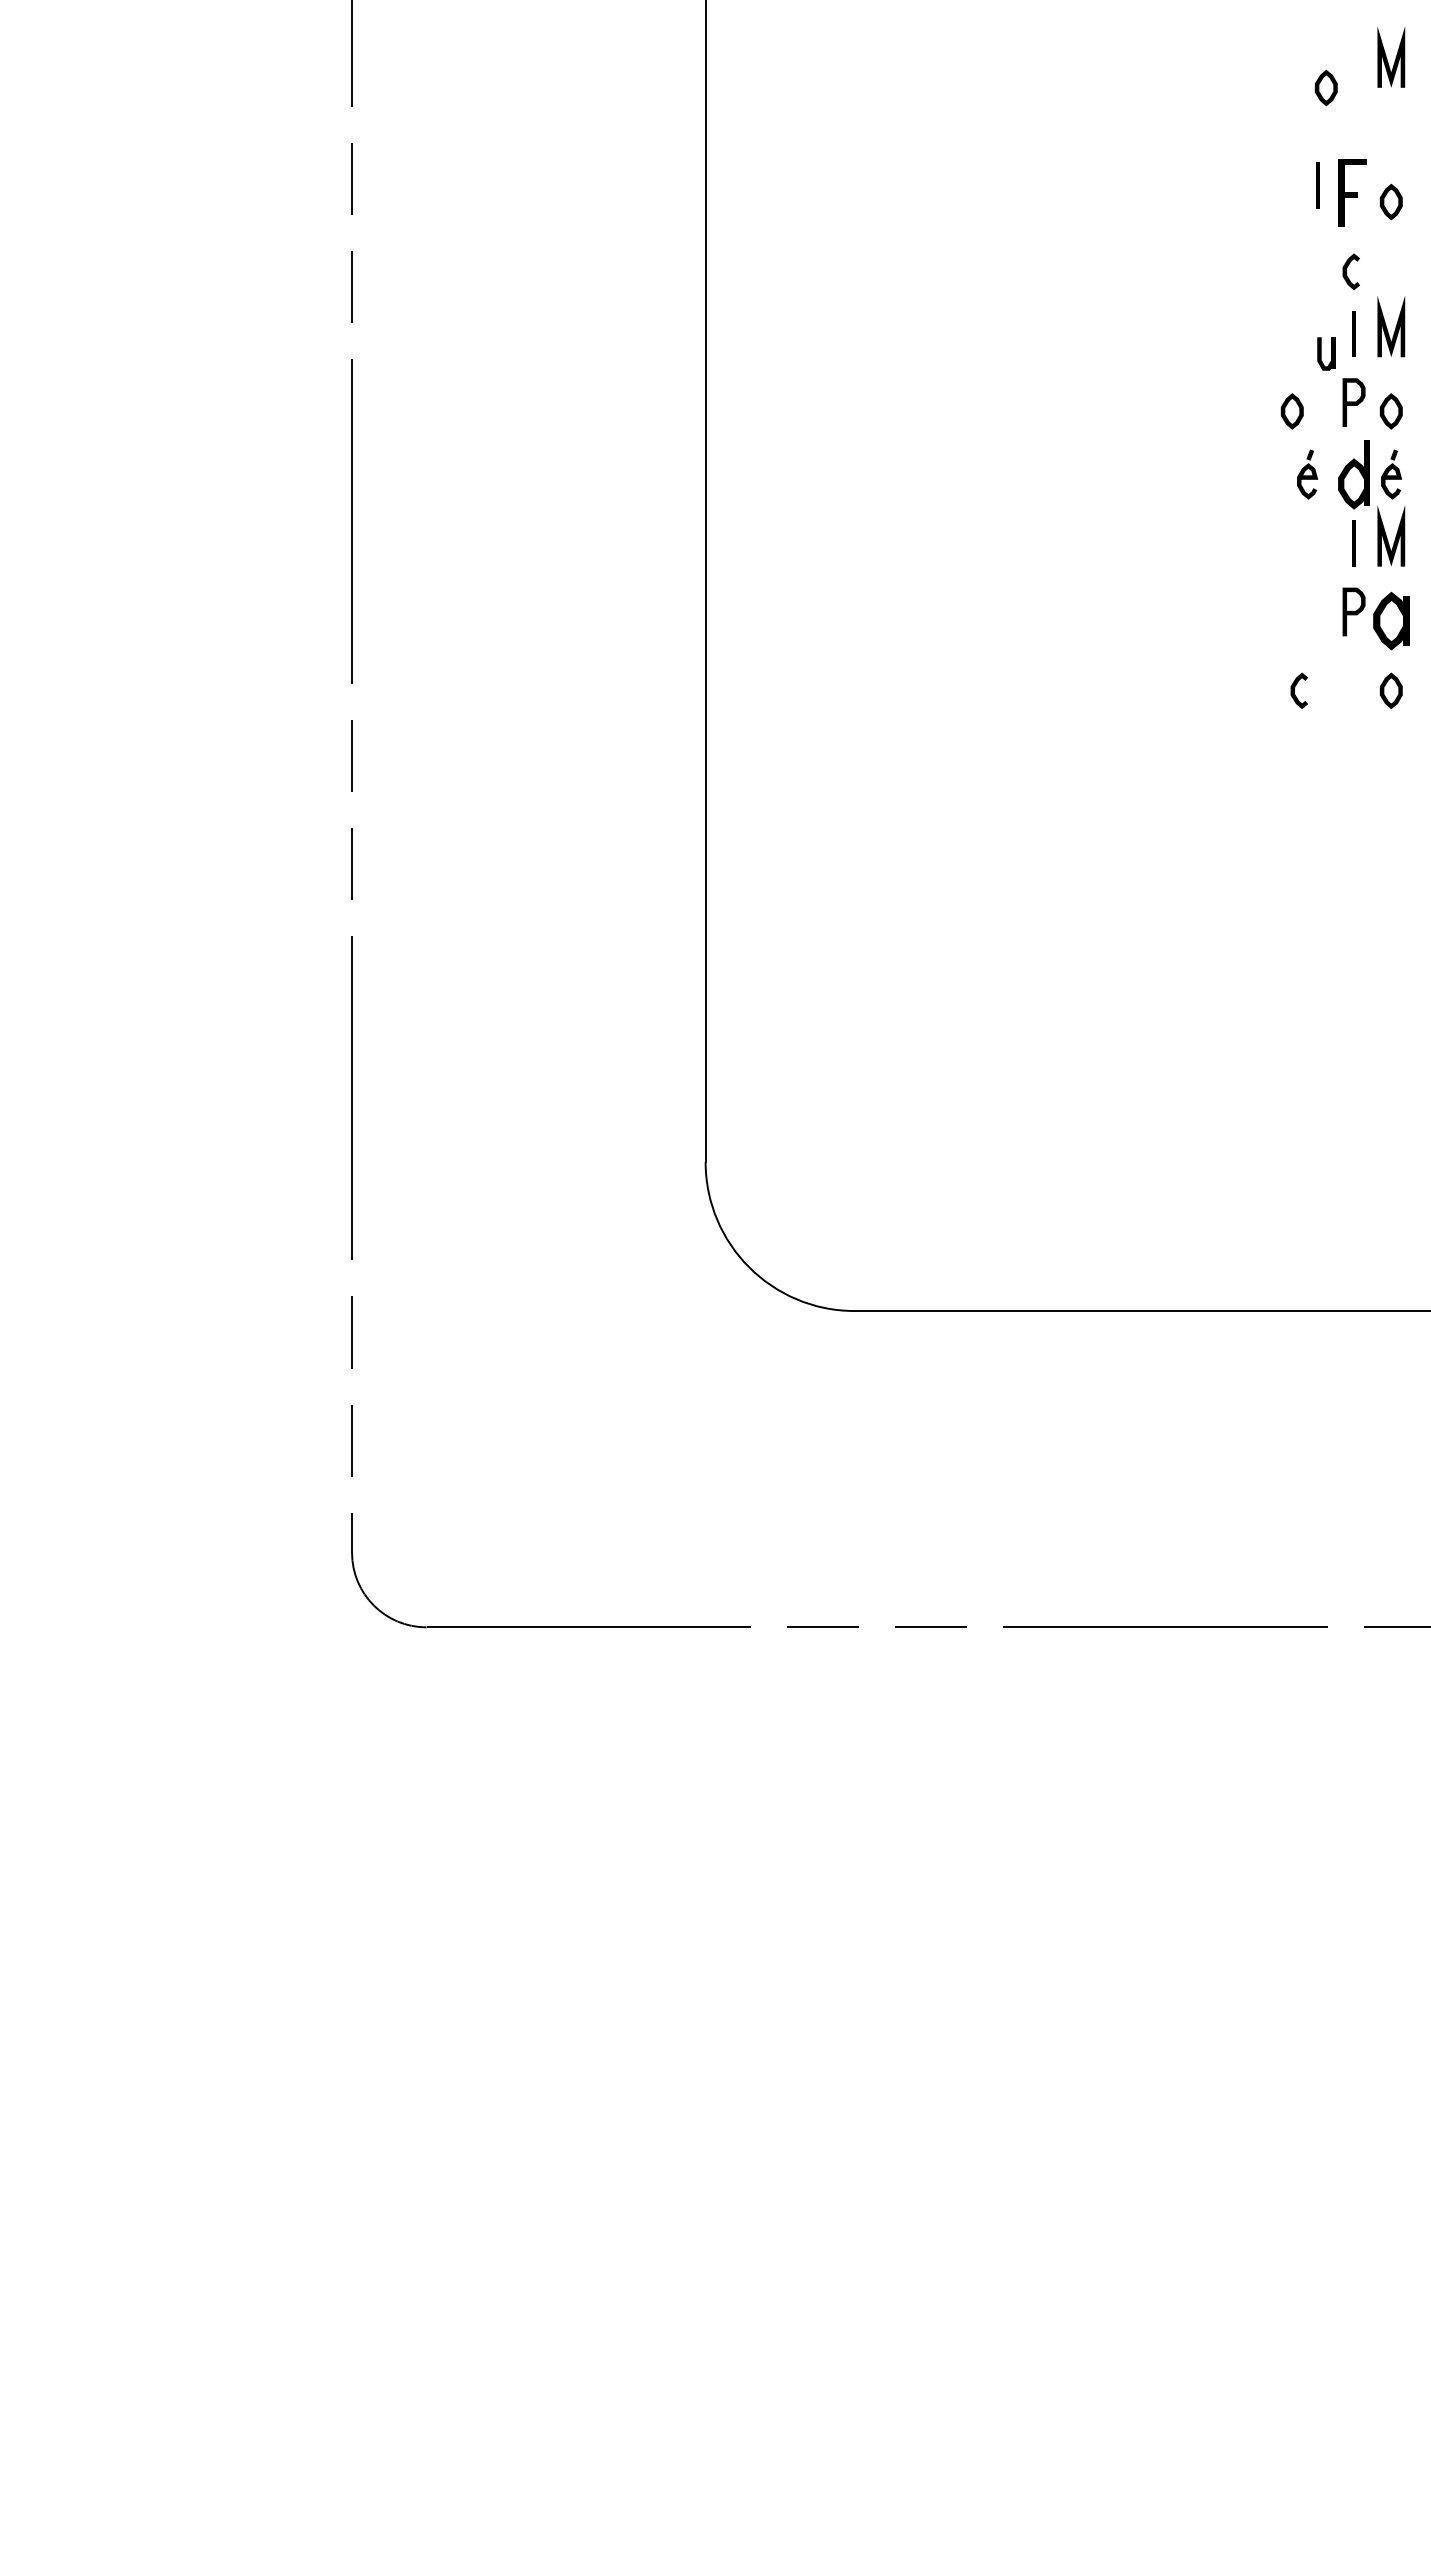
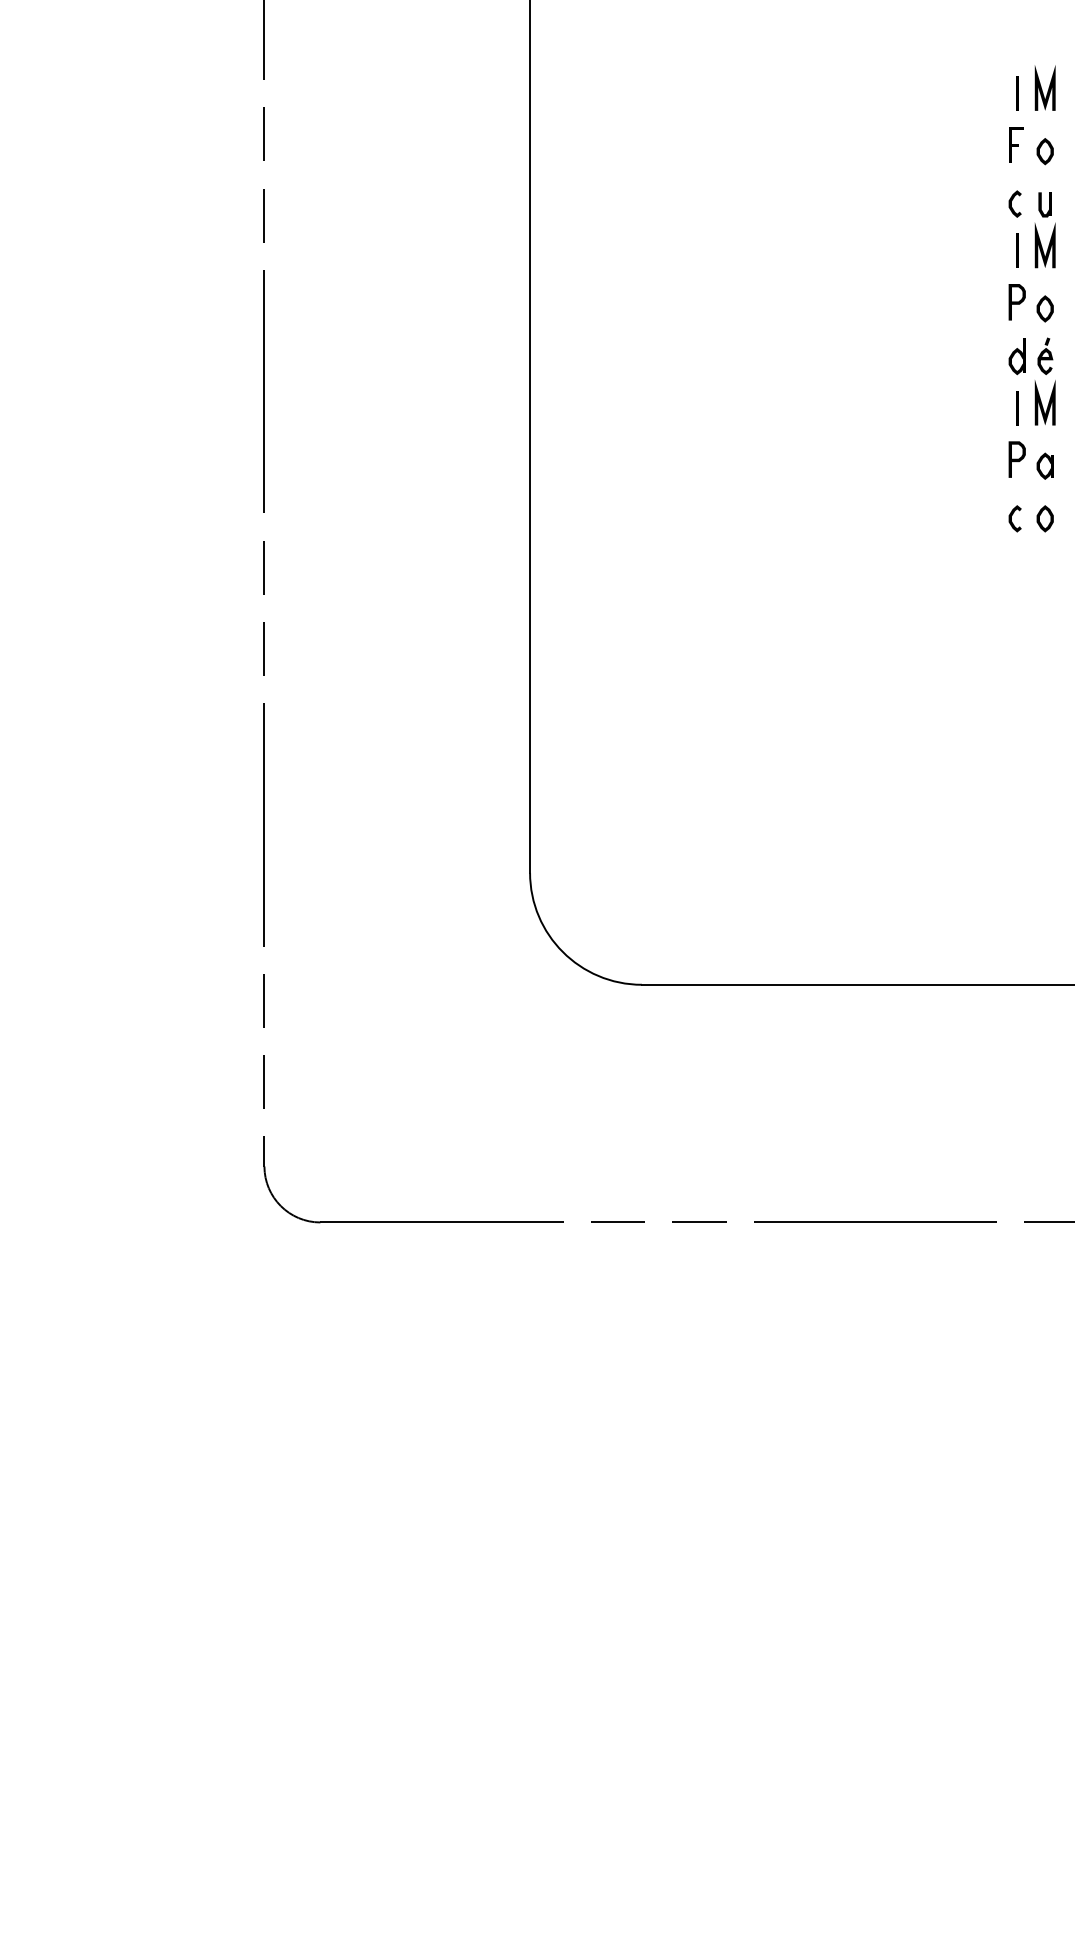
line: (1395, 57) -> (1048, 88), moved
part: (1325, 87) -> (995, 65), removed
line: (1317, 185) -> (1016, 93), moved
part: (1352, 193) -> (1016, 145), size x0.71
part: (1326, 353) -> (1045, 204), moved
part: (1291, 411) -> (970, 308), removed
part: (1307, 474) -> (982, 356), removed
part: (1353, 474) -> (1016, 356), size x0.71
part: (1390, 620) -> (1044, 466), size x0.62
curve: (1294, 690) -> (1011, 518), moved

